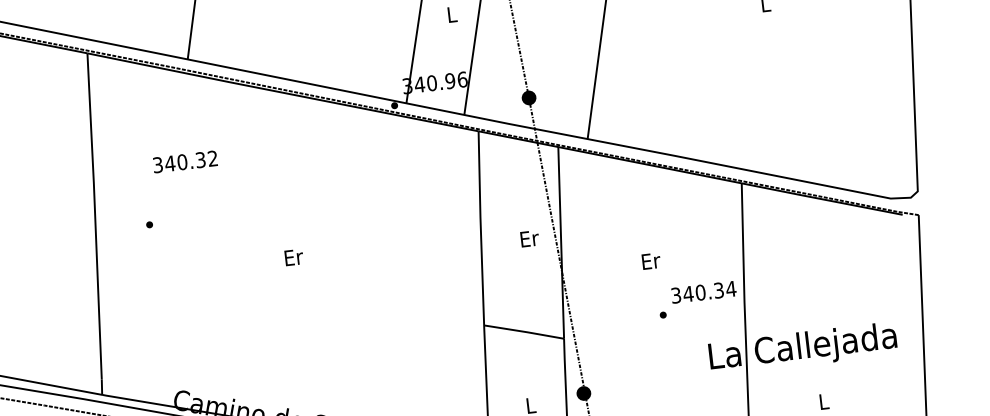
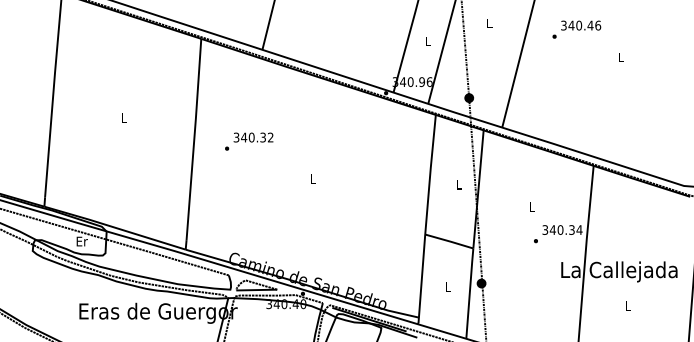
text: (185, 161) -> (253, 137), moved
text: (529, 238) -> (459, 184), Er -> L
text: (294, 256) -> (313, 178), Er -> L
text: (651, 260) -> (532, 206), Er -> L

